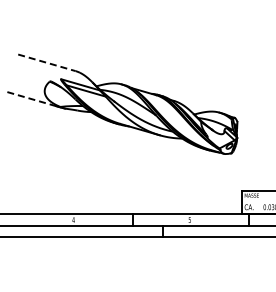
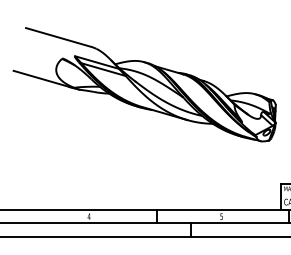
line: (46, 62) -> (58, 37), dashed -> solid
line: (32, 99) -> (42, 79), dashed -> solid

